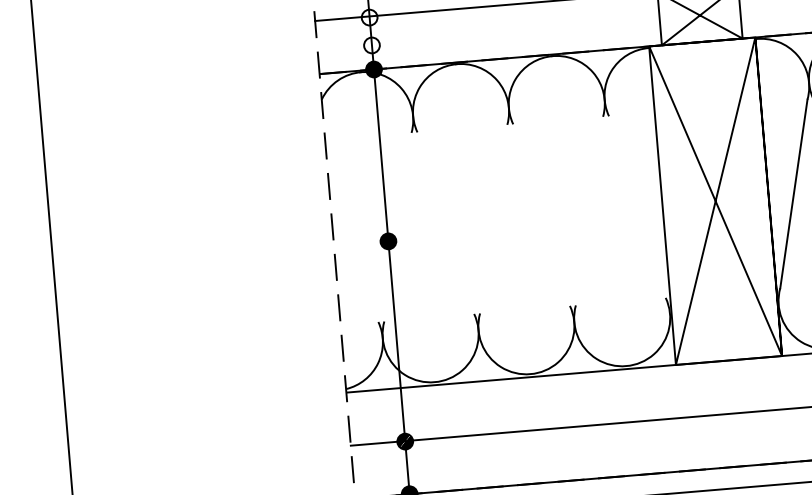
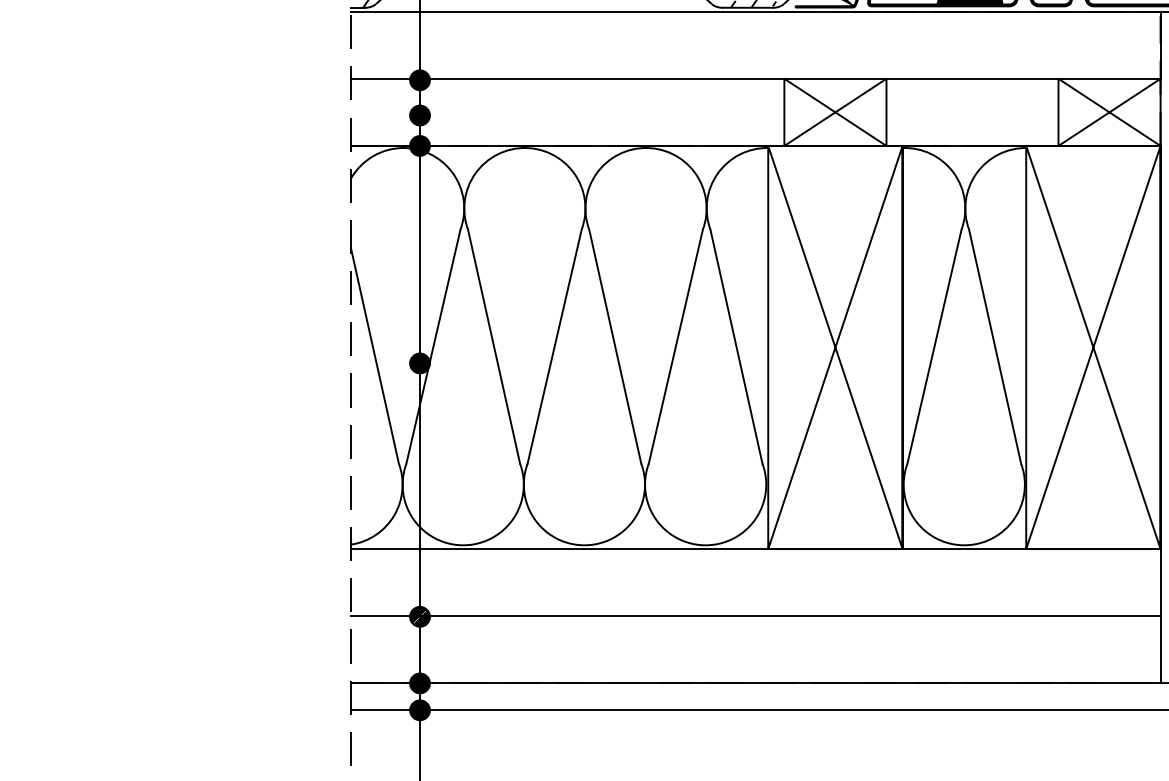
fill: (369, 17) -> (419, 80), added
fill: (371, 45) -> (419, 115), added
line: (637, 206) -> (736, 346), added
line: (589, 211) -> (675, 346), added
line: (541, 215) -> (615, 346), added
line: (493, 219) -> (554, 346), added
line: (446, 223) -> (494, 346), added
line: (397, 227) -> (433, 346), added
line: (352, 238) -> (374, 356), added

